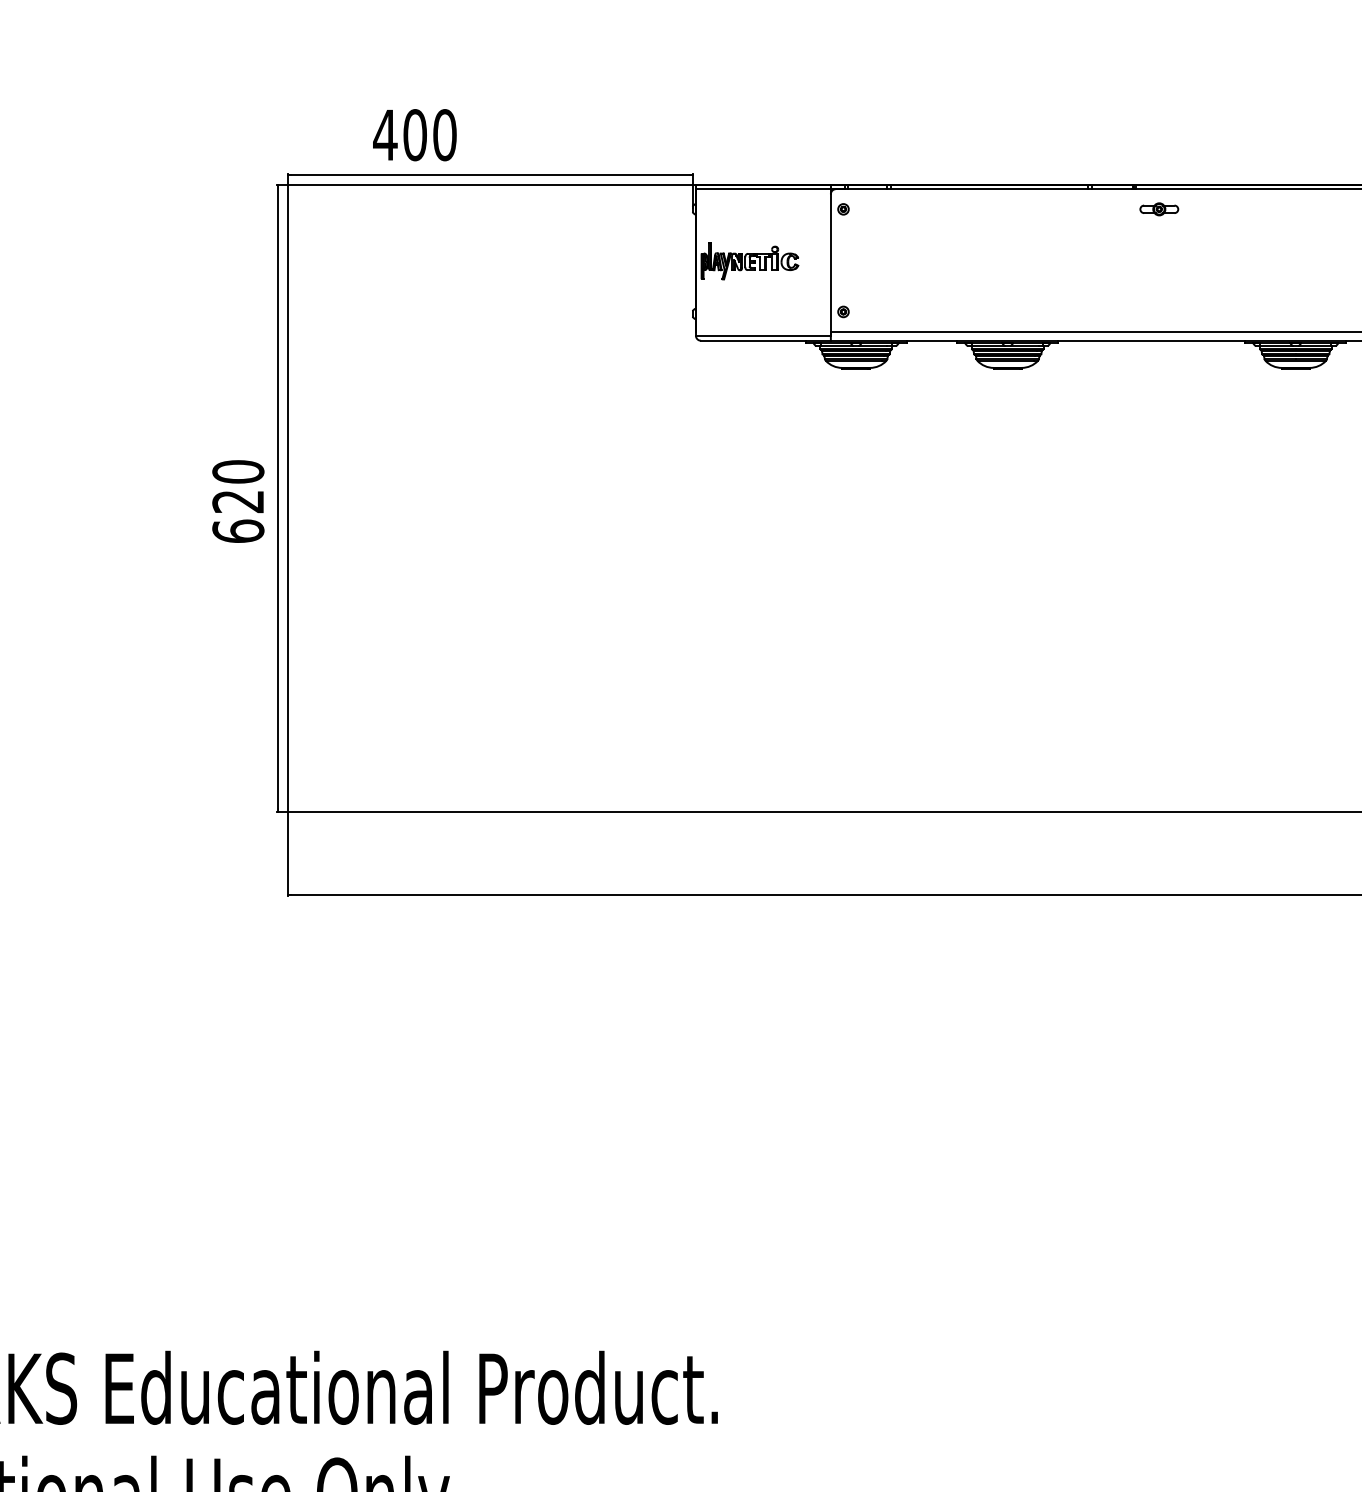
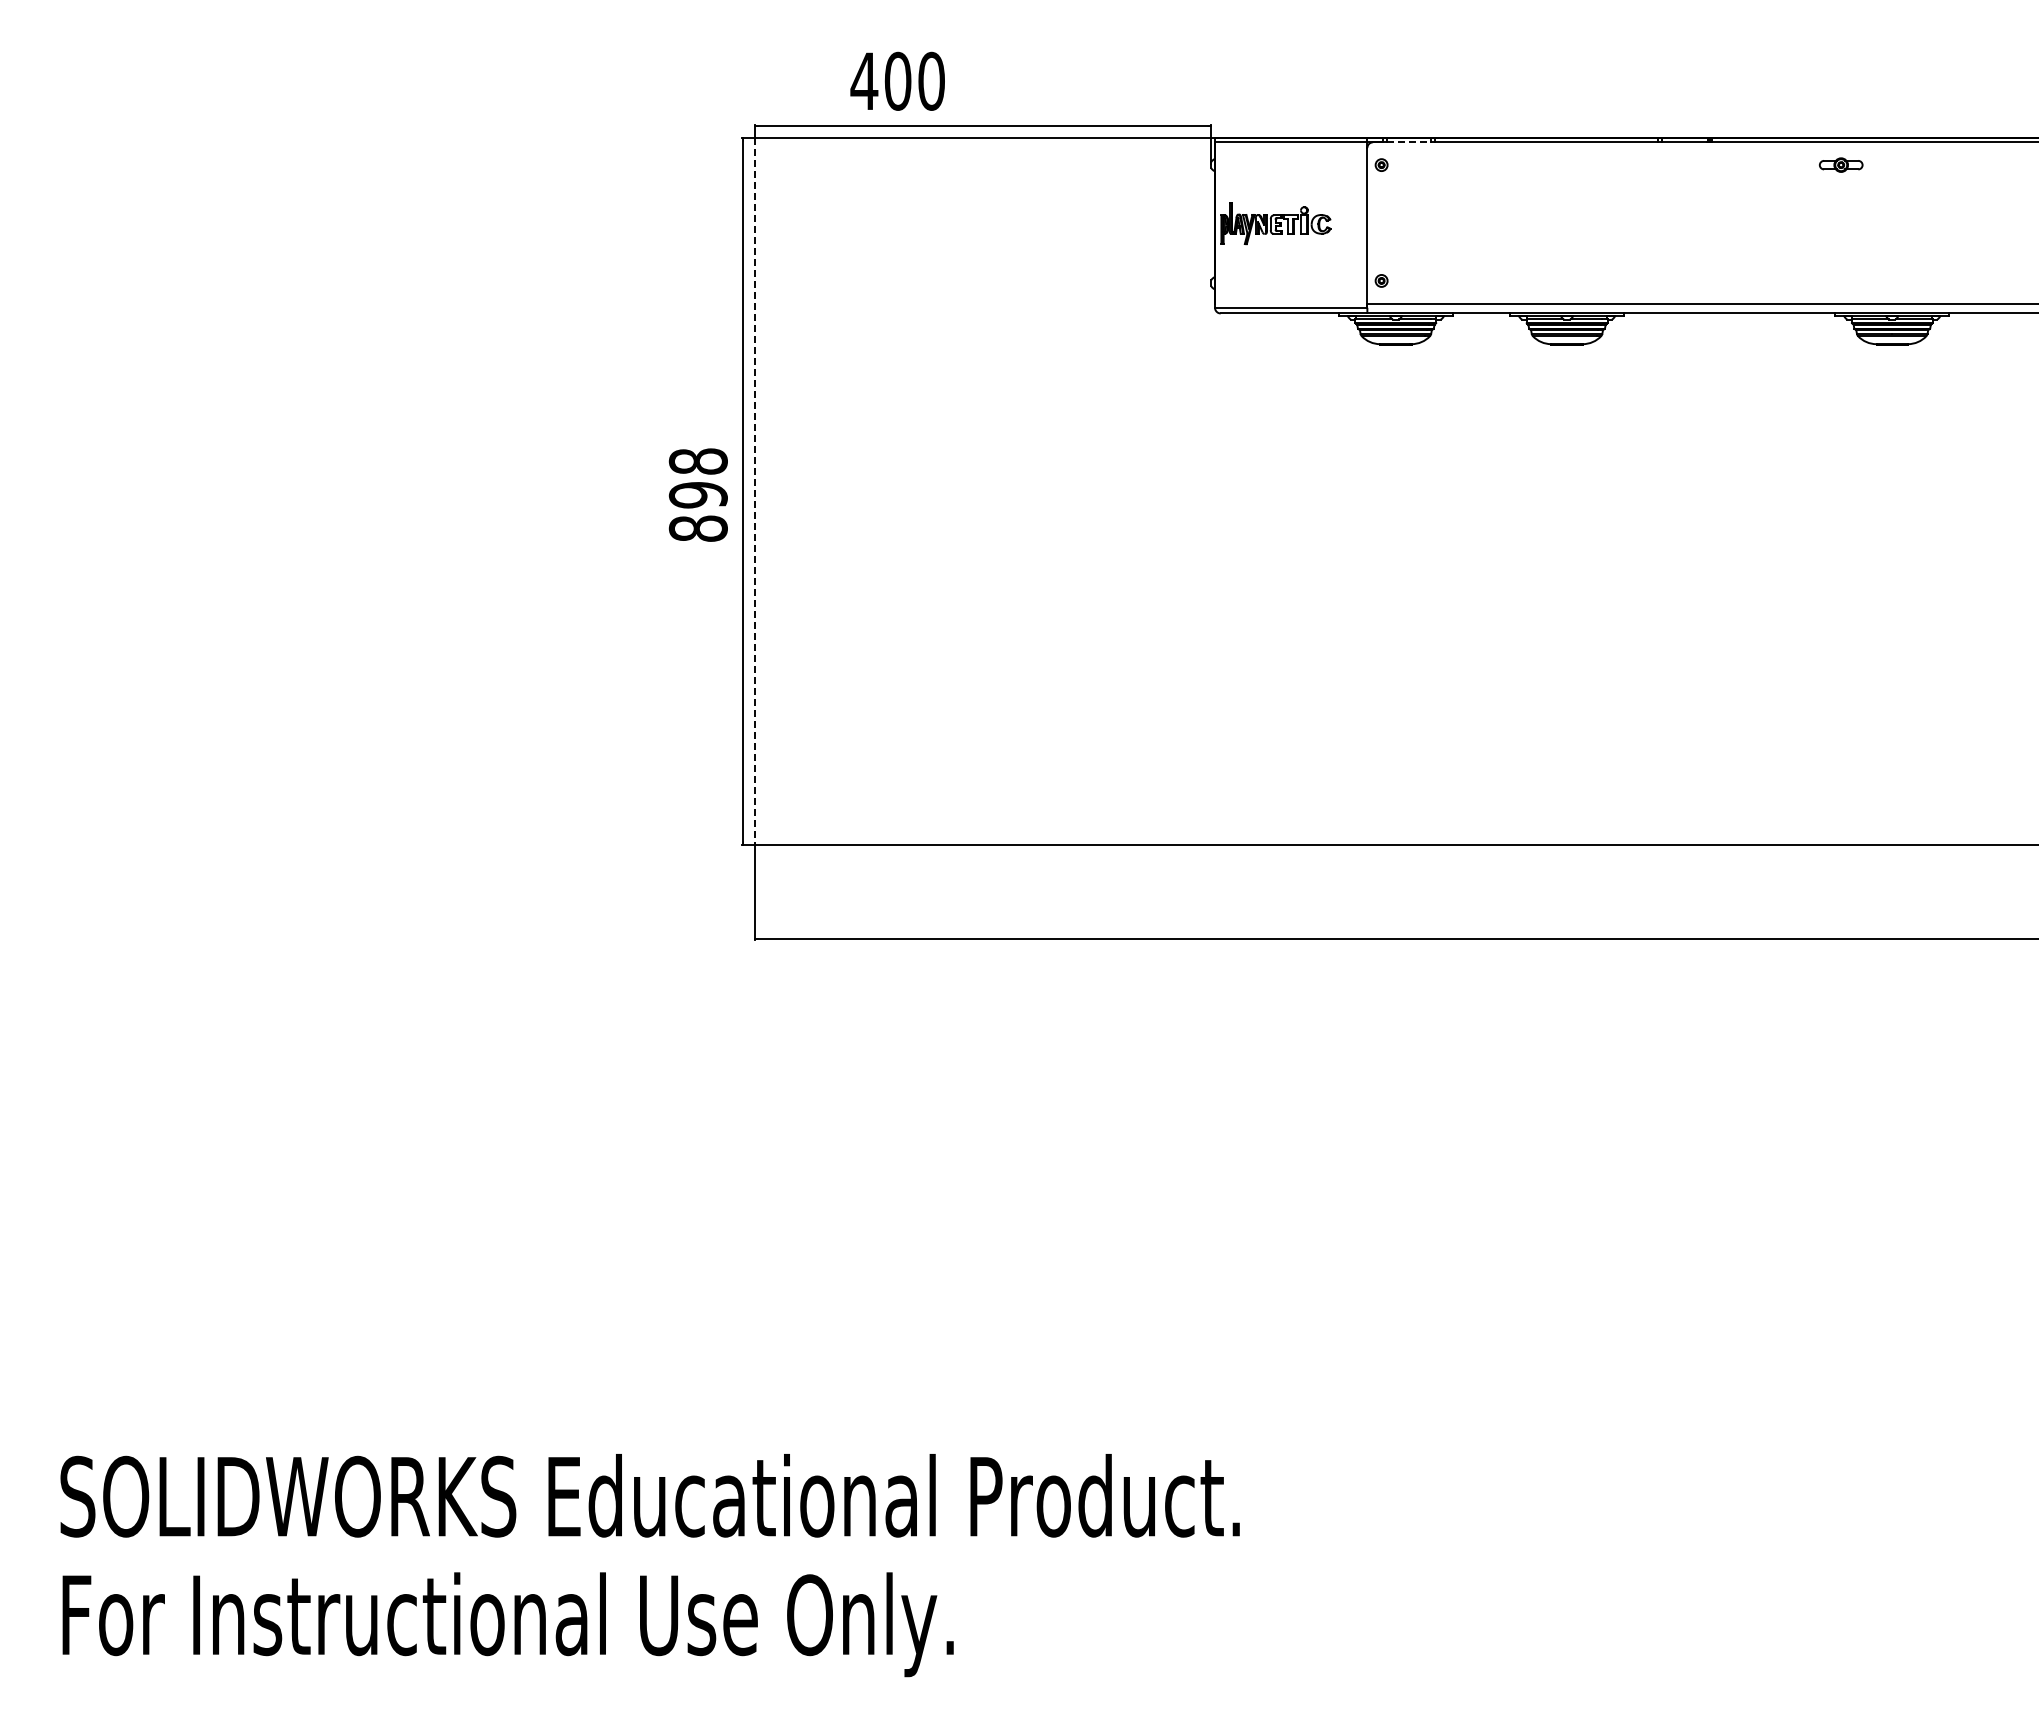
line: (867, 189) -> (1408, 142), solid -> dashed
part: (1159, 208) -> (1841, 164), moved
line: (288, 498) -> (754, 491), solid -> dashed
text: (237, 501) -> (697, 494), 620 -> 898

